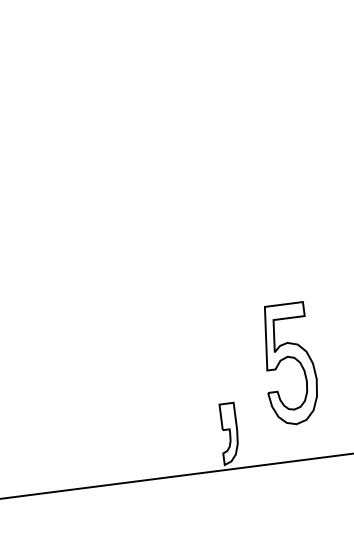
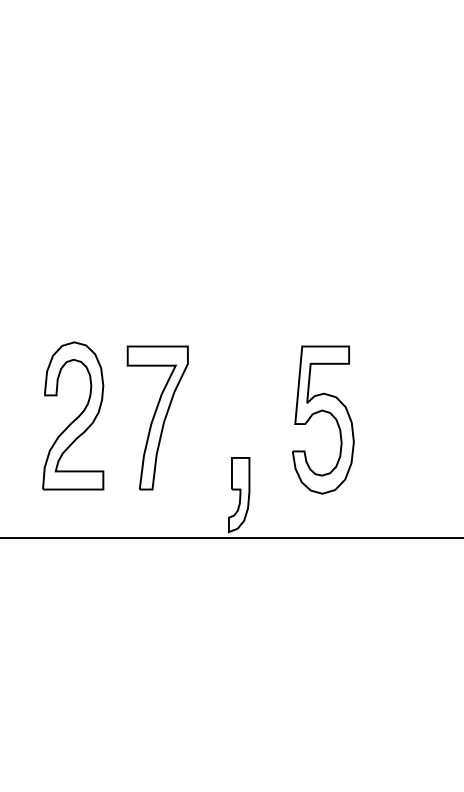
part: (154, 379) -> (157, 417), added
part: (86, 386) -> (73, 415), added

